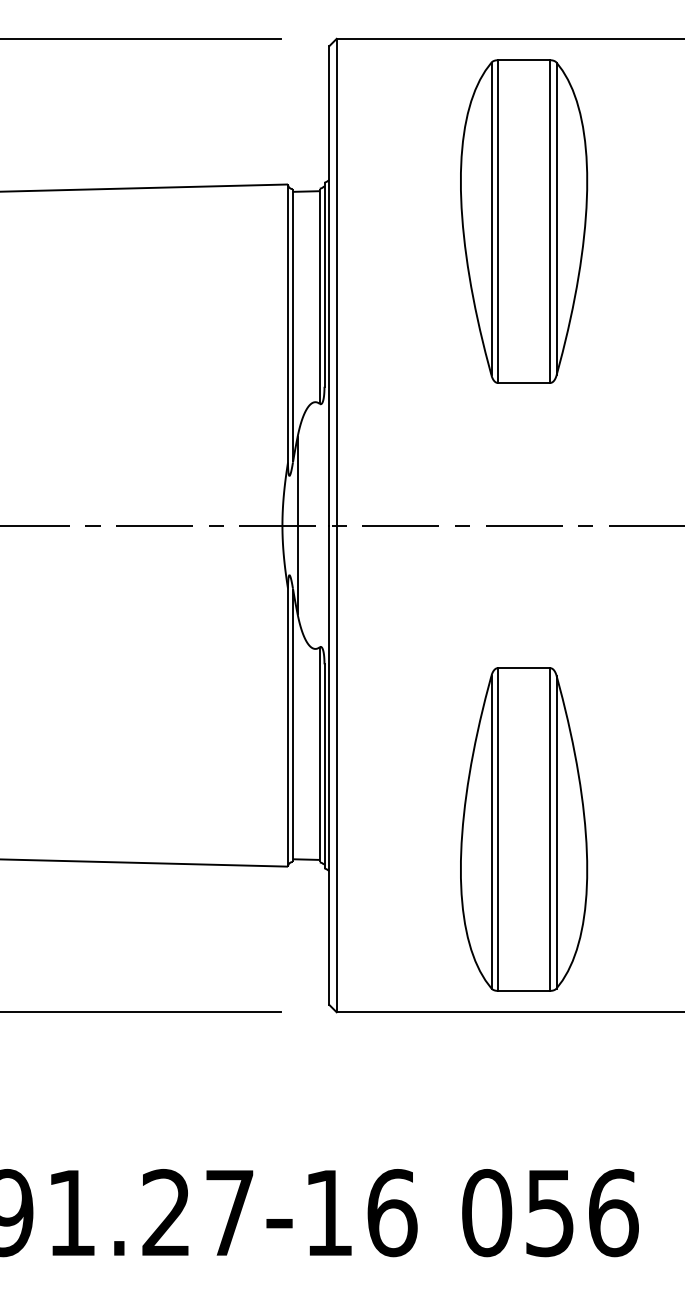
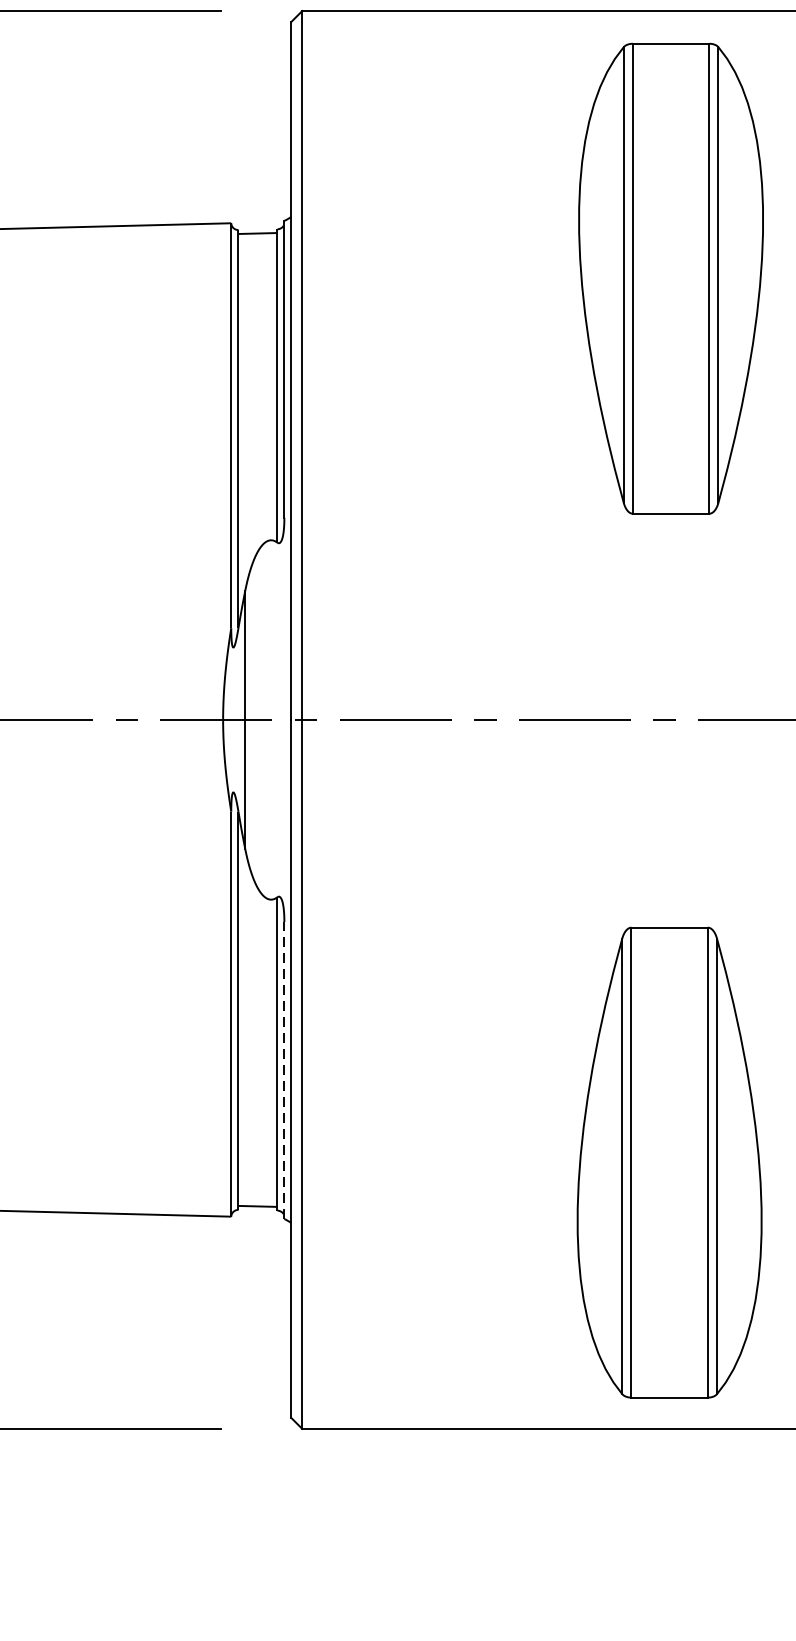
part: (524, 221) -> (671, 278), moved
line: (324, 766) -> (284, 1070), solid -> dashed
part: (524, 829) -> (670, 1162), moved

